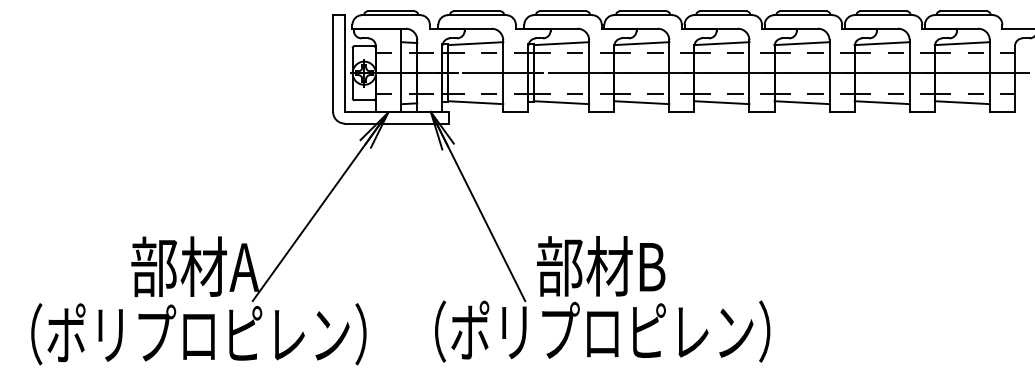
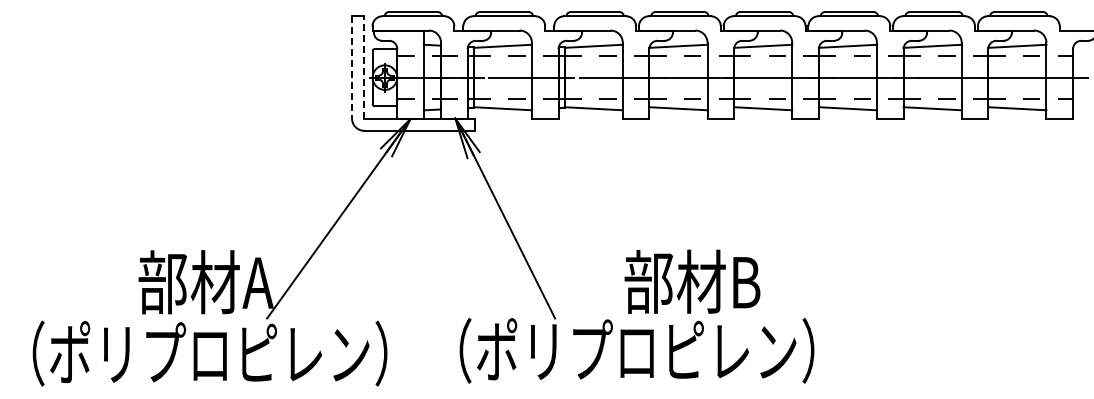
line: (344, 62) -> (364, 66), solid -> dashed
line: (333, 63) -> (352, 67), solid -> dashed
text: (601, 266) -> (692, 281), moved

